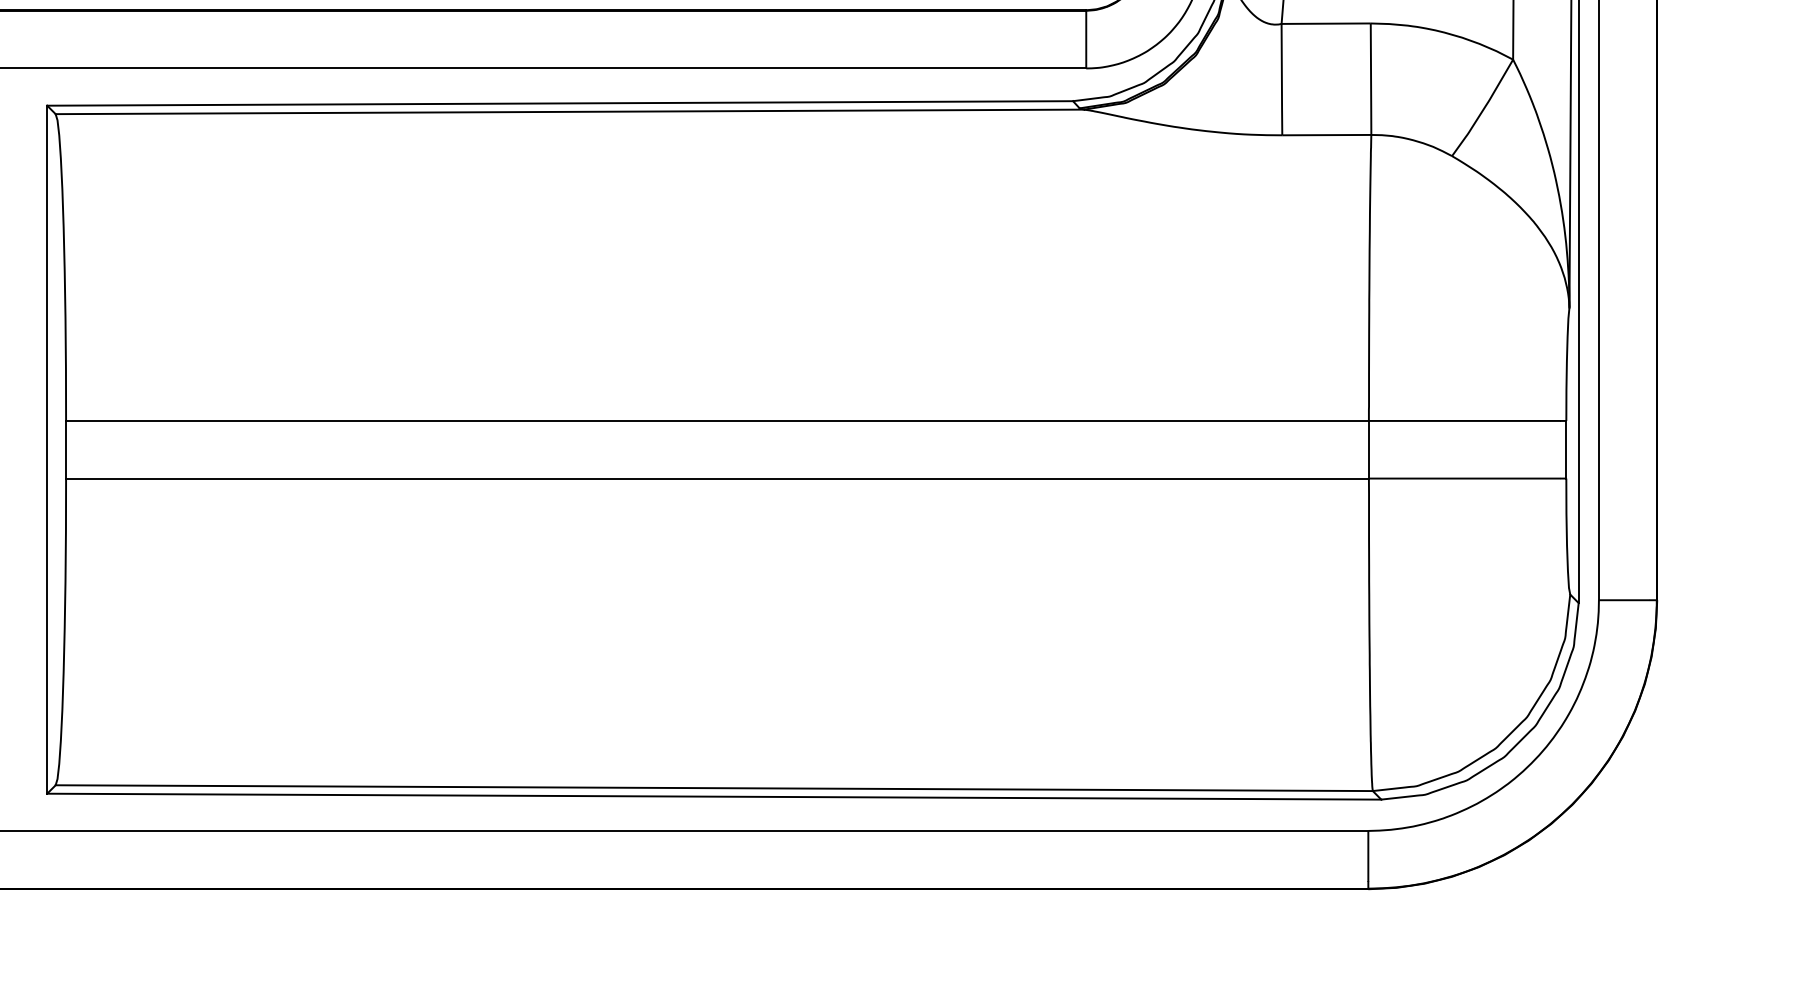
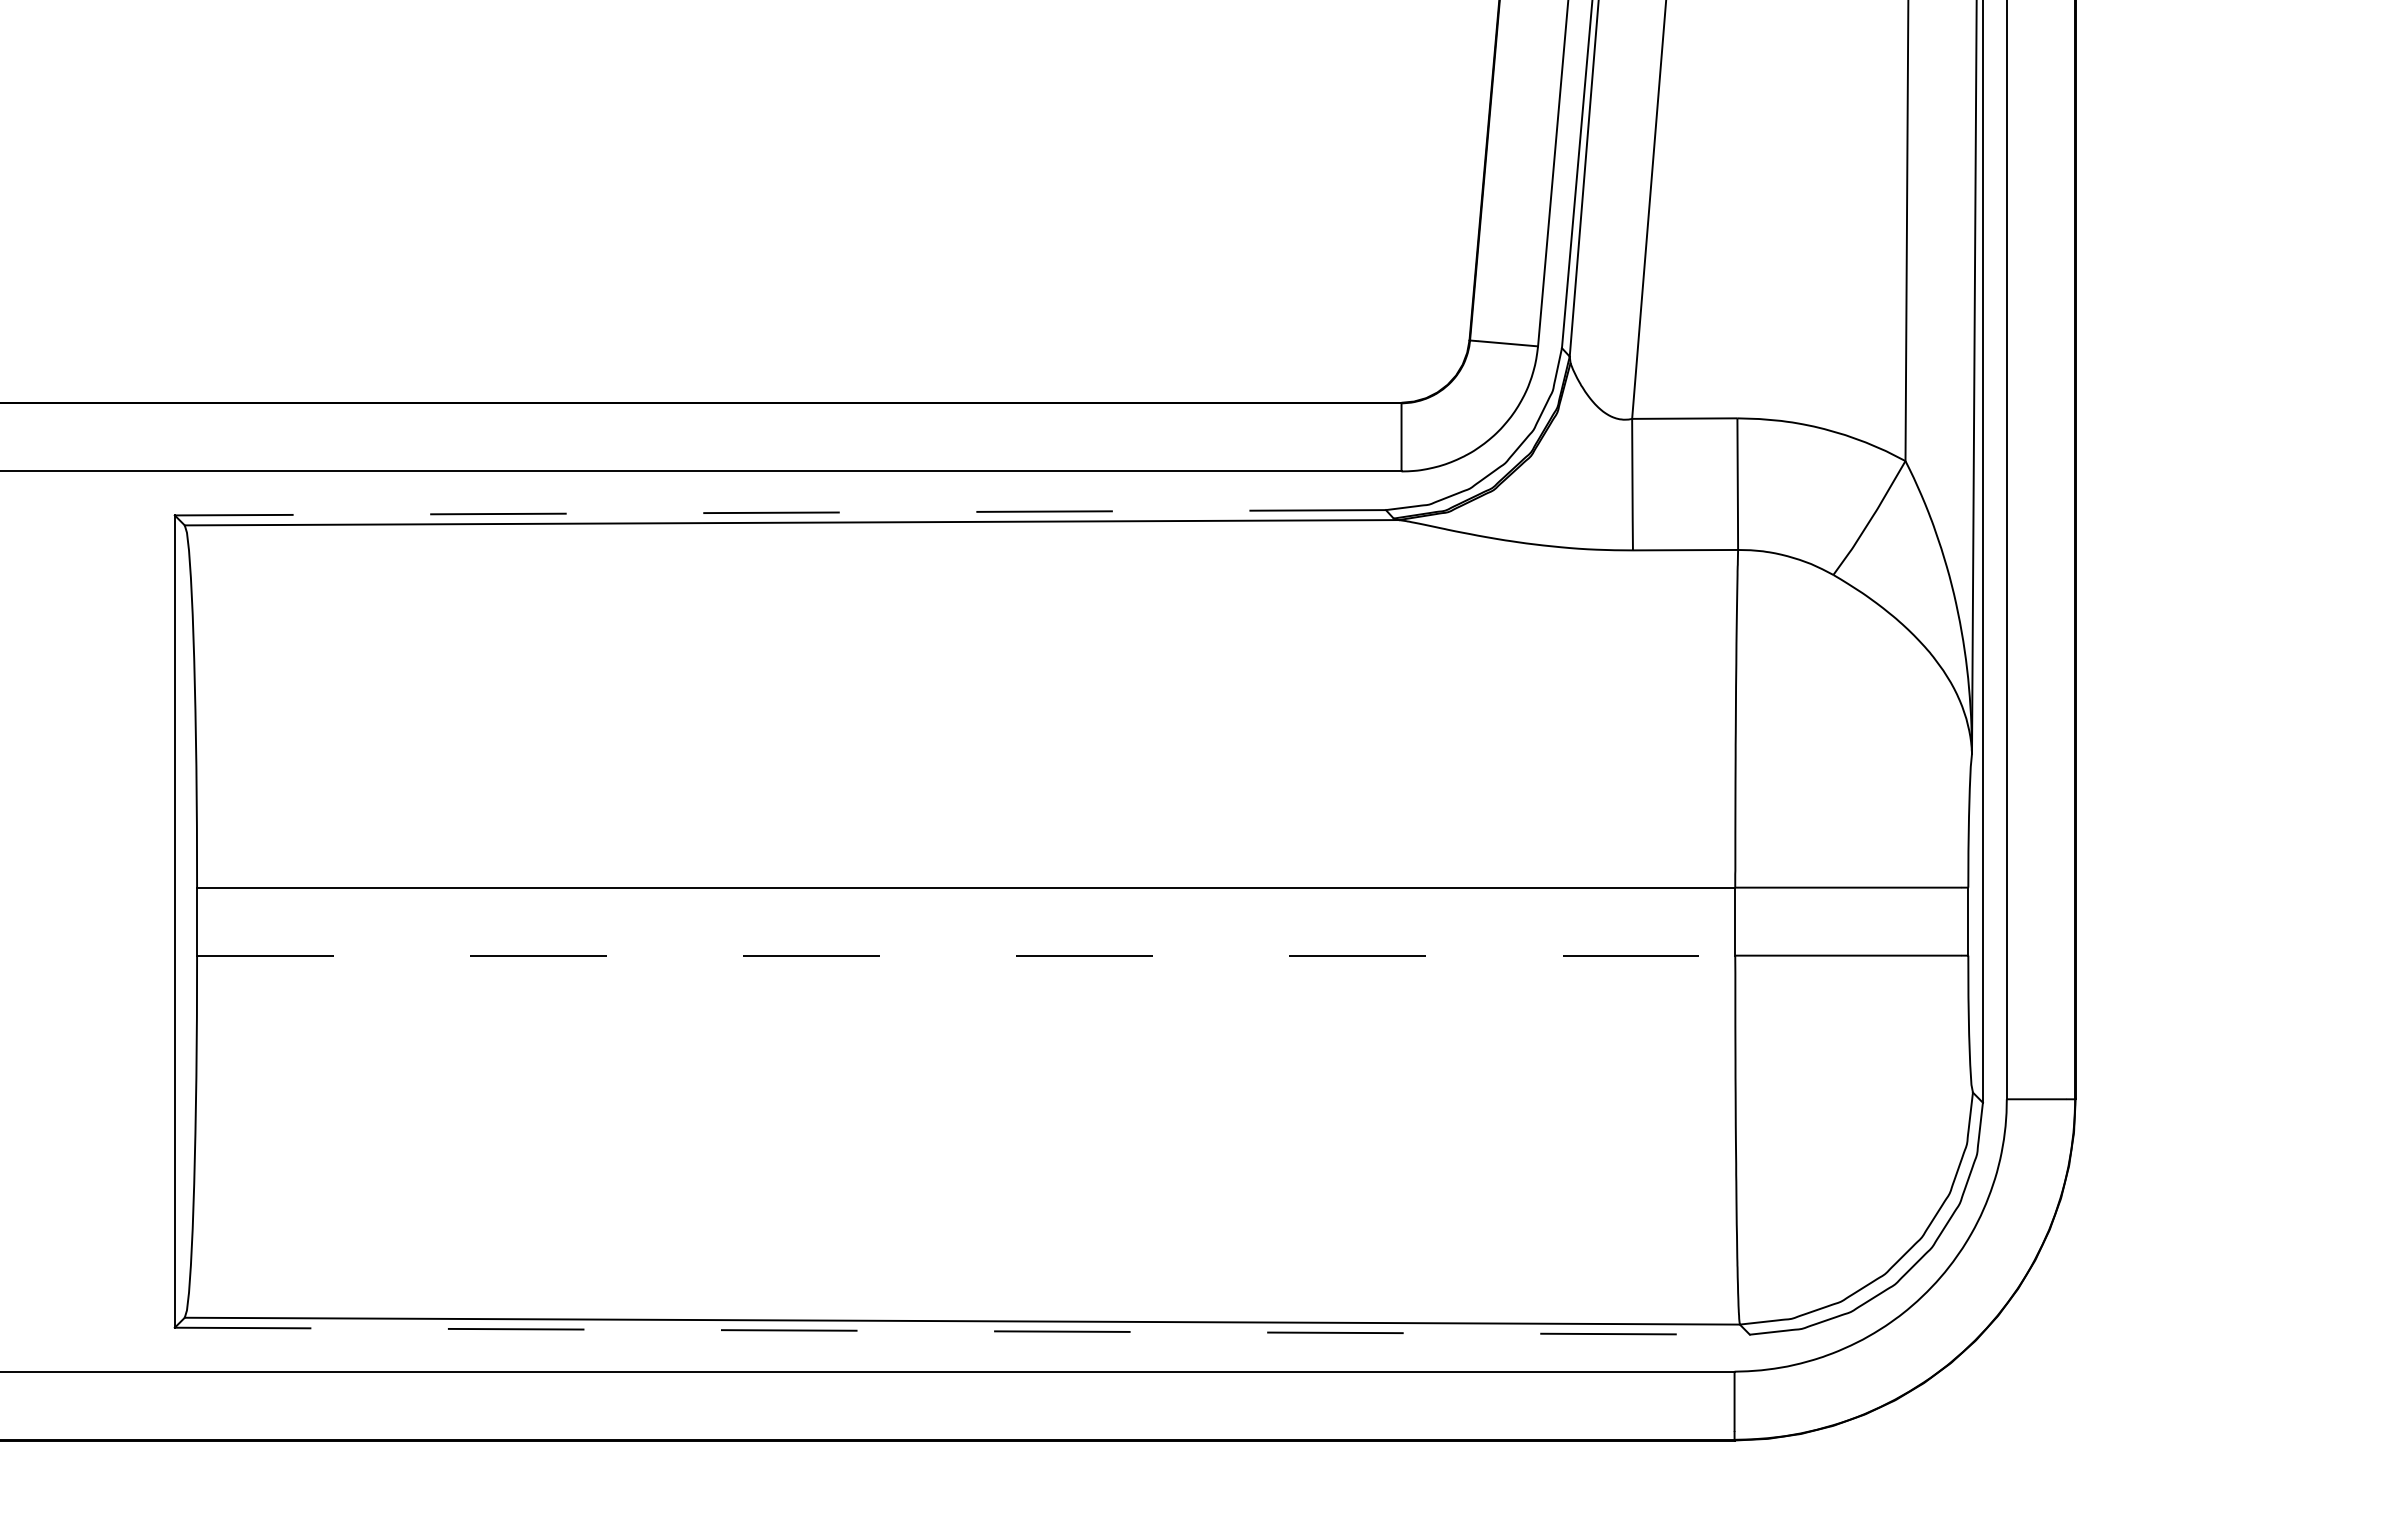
line: (560, 103) -> (780, 512), solid -> dashed
line: (717, 478) -> (966, 955), solid -> dashed
line: (714, 796) -> (962, 1331), solid -> dashed

